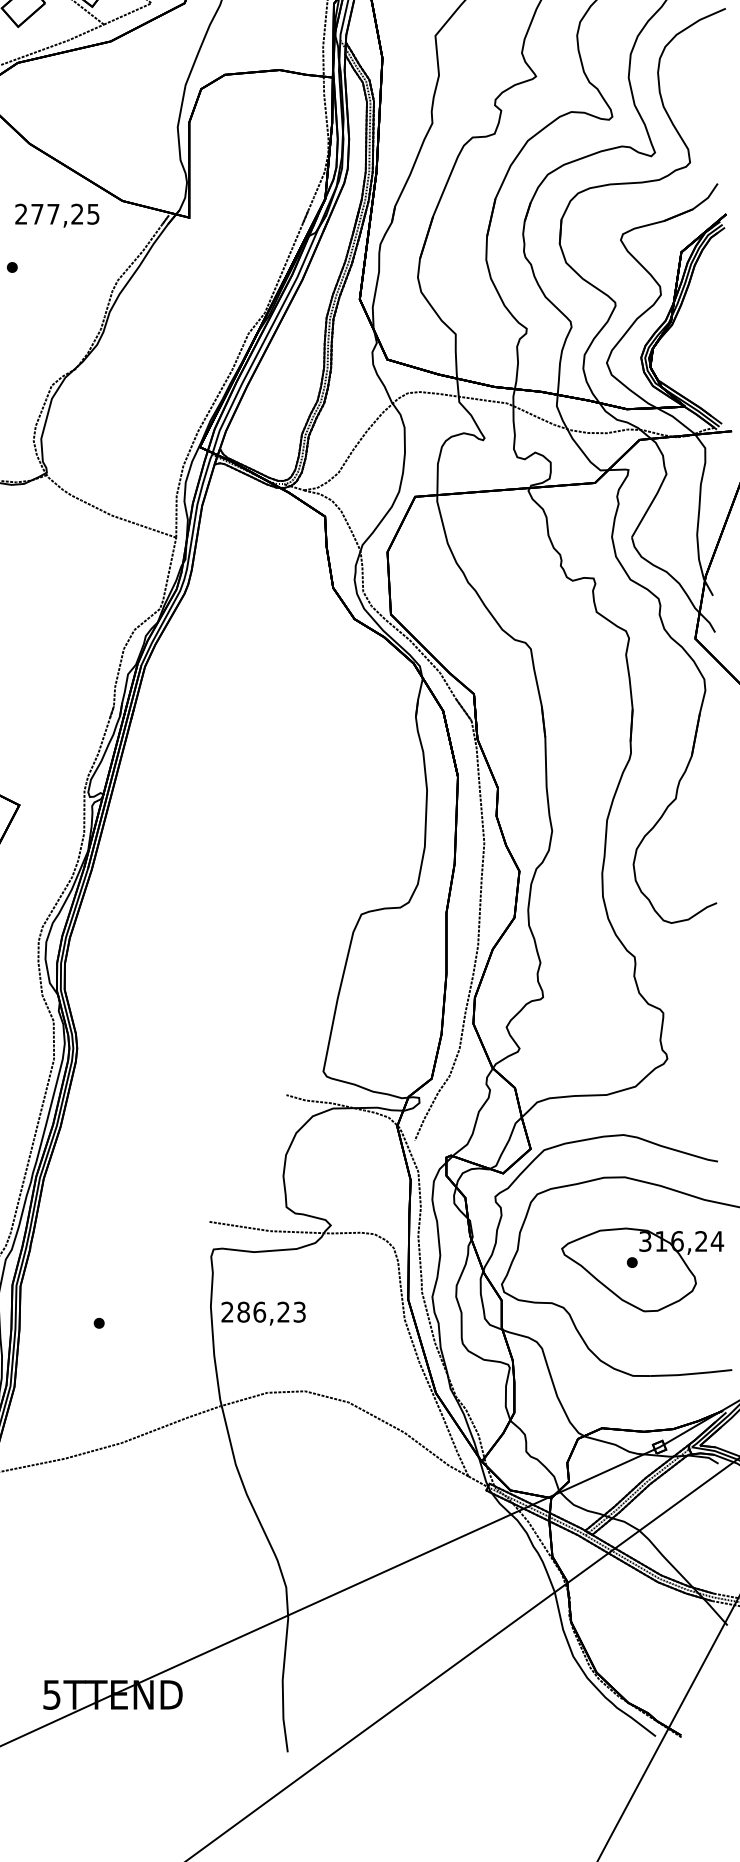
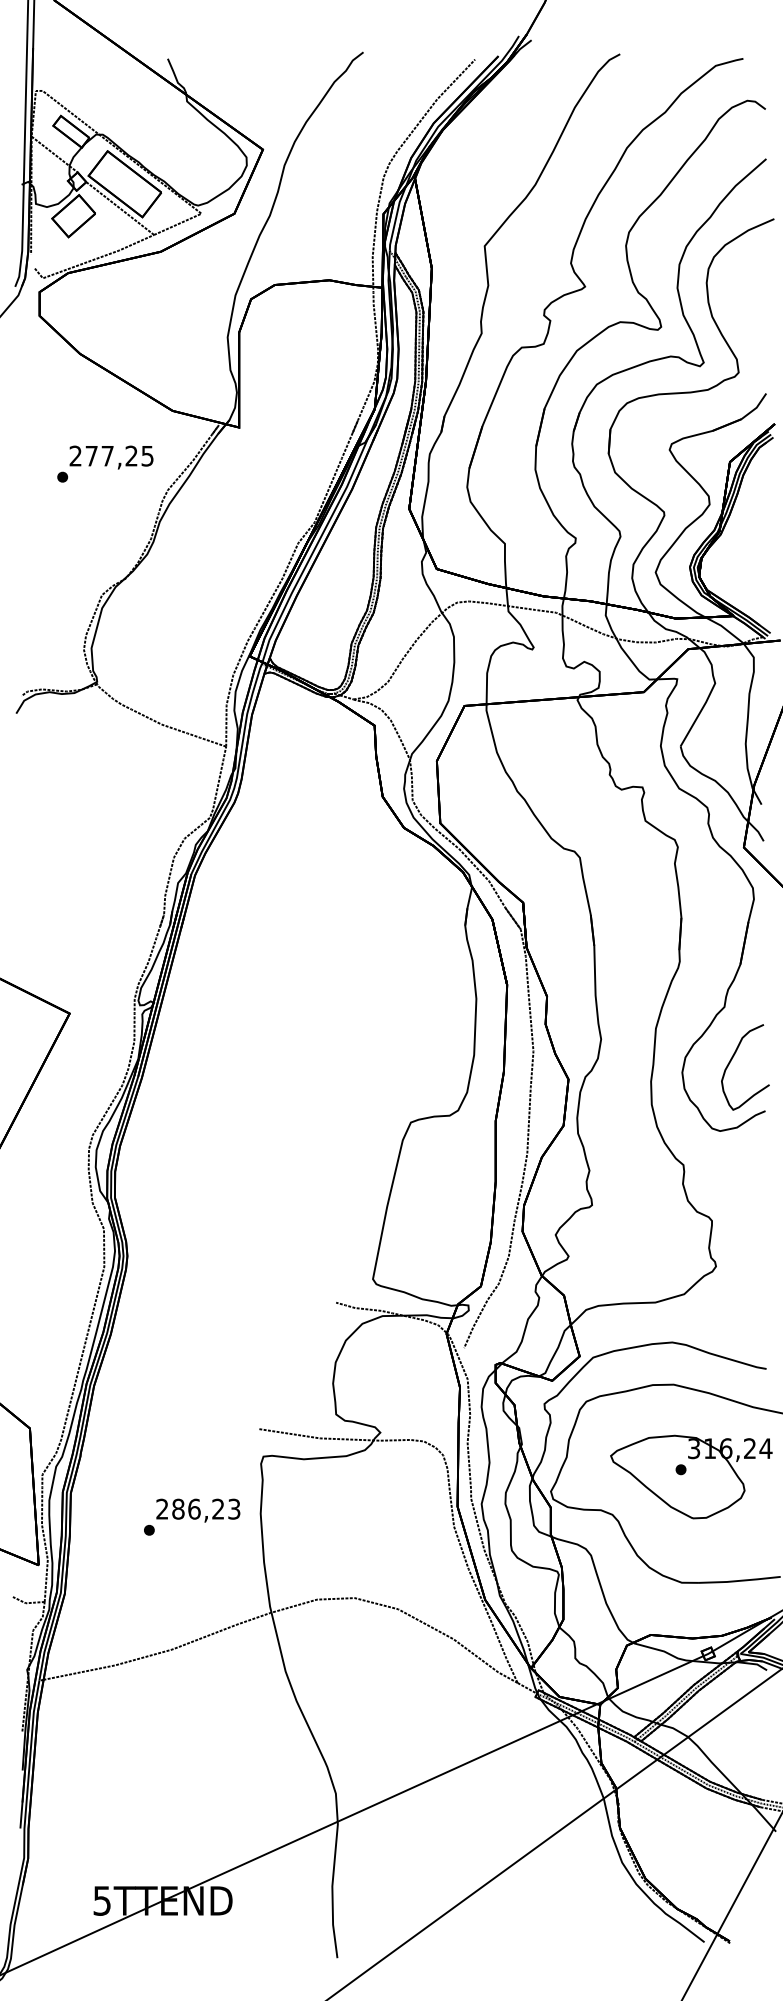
text: (57, 215) -> (111, 457), moved
curve: (682, 853) -> (731, 1061), added
text: (263, 1313) -> (198, 1510), moved

